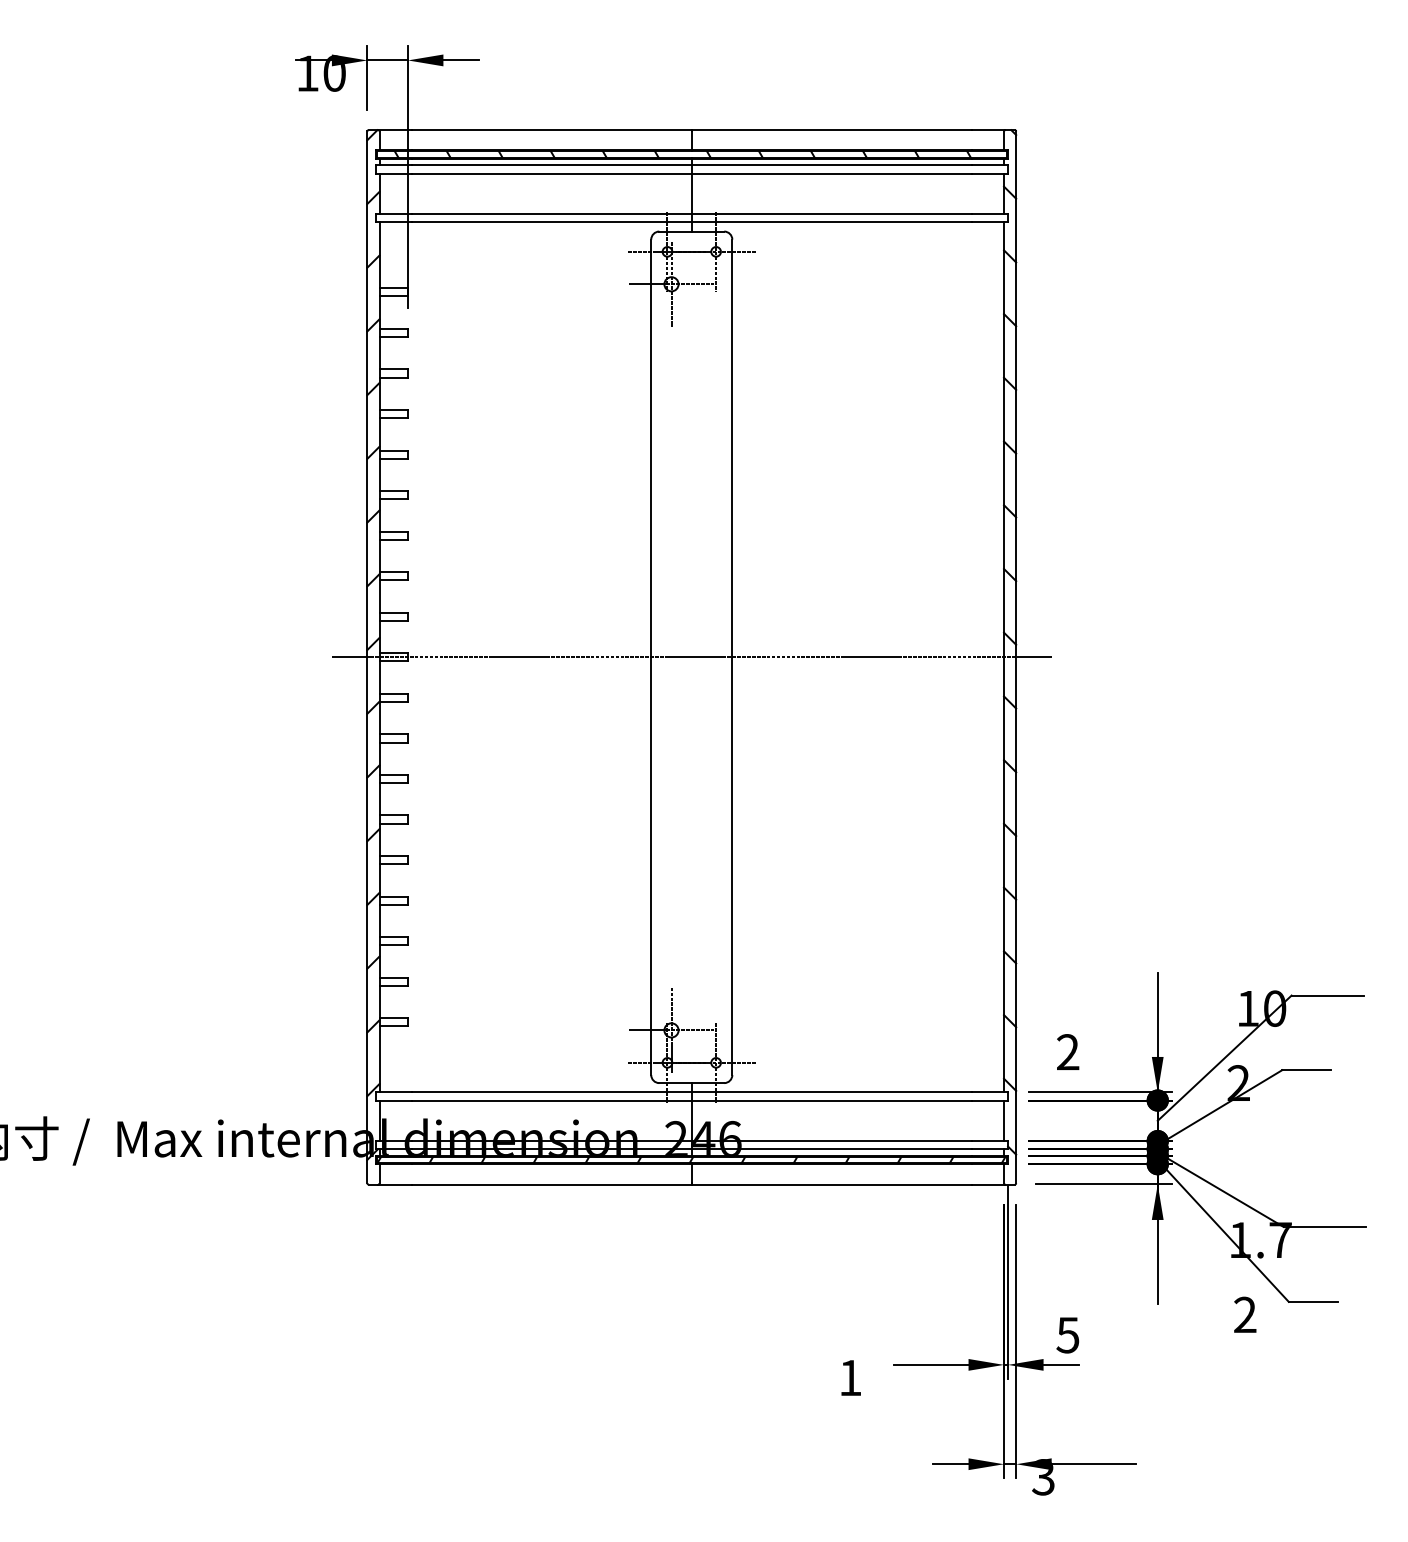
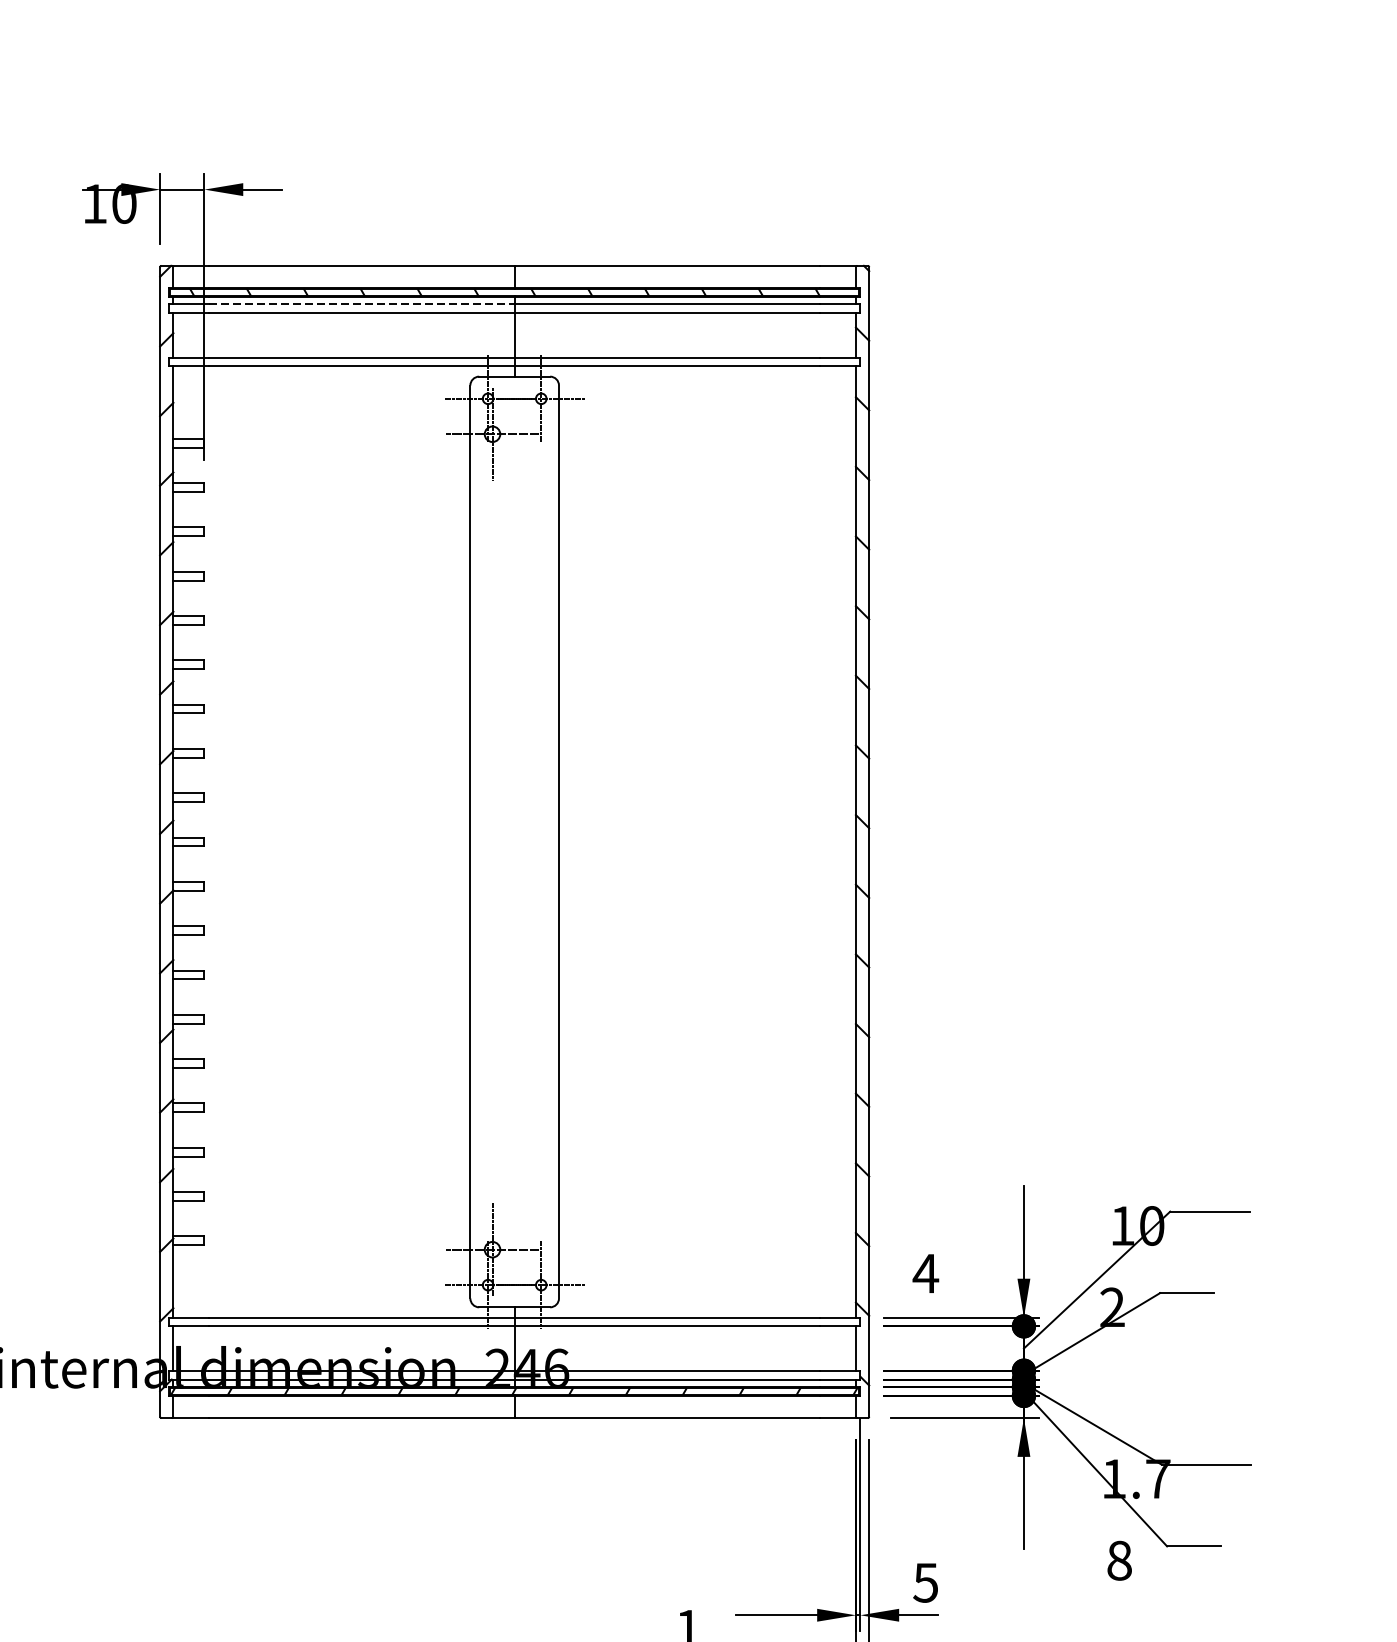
line: (551, 165) -> (361, 304), solid -> dashed
line: (691, 657) -> (514, 842), removed
text: (1067, 1052) -> (925, 1273), 2 -> 4
text: (1245, 1314) -> (1119, 1560), 2 -> 8

